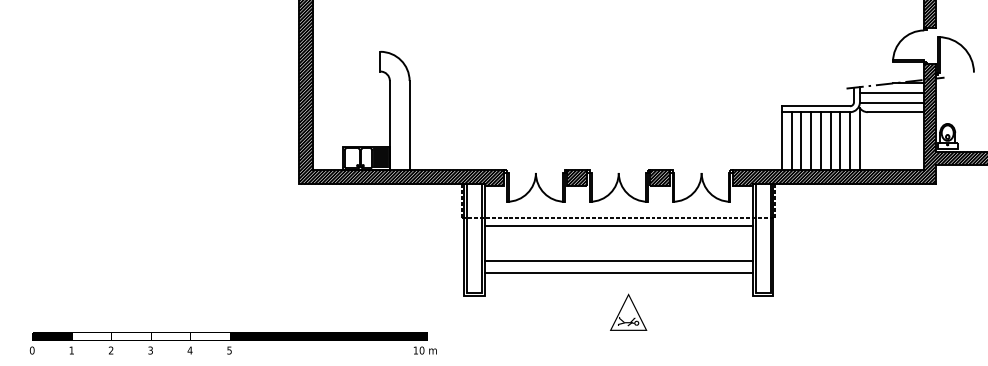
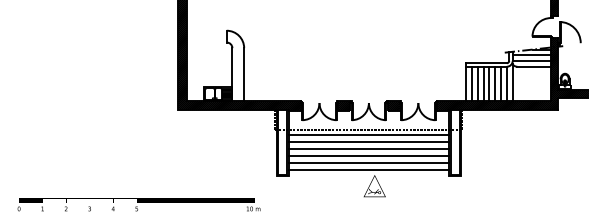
line: (618, 237) -> (368, 141), added
line: (618, 249) -> (368, 148), added
line: (618, 284) -> (368, 169), added

